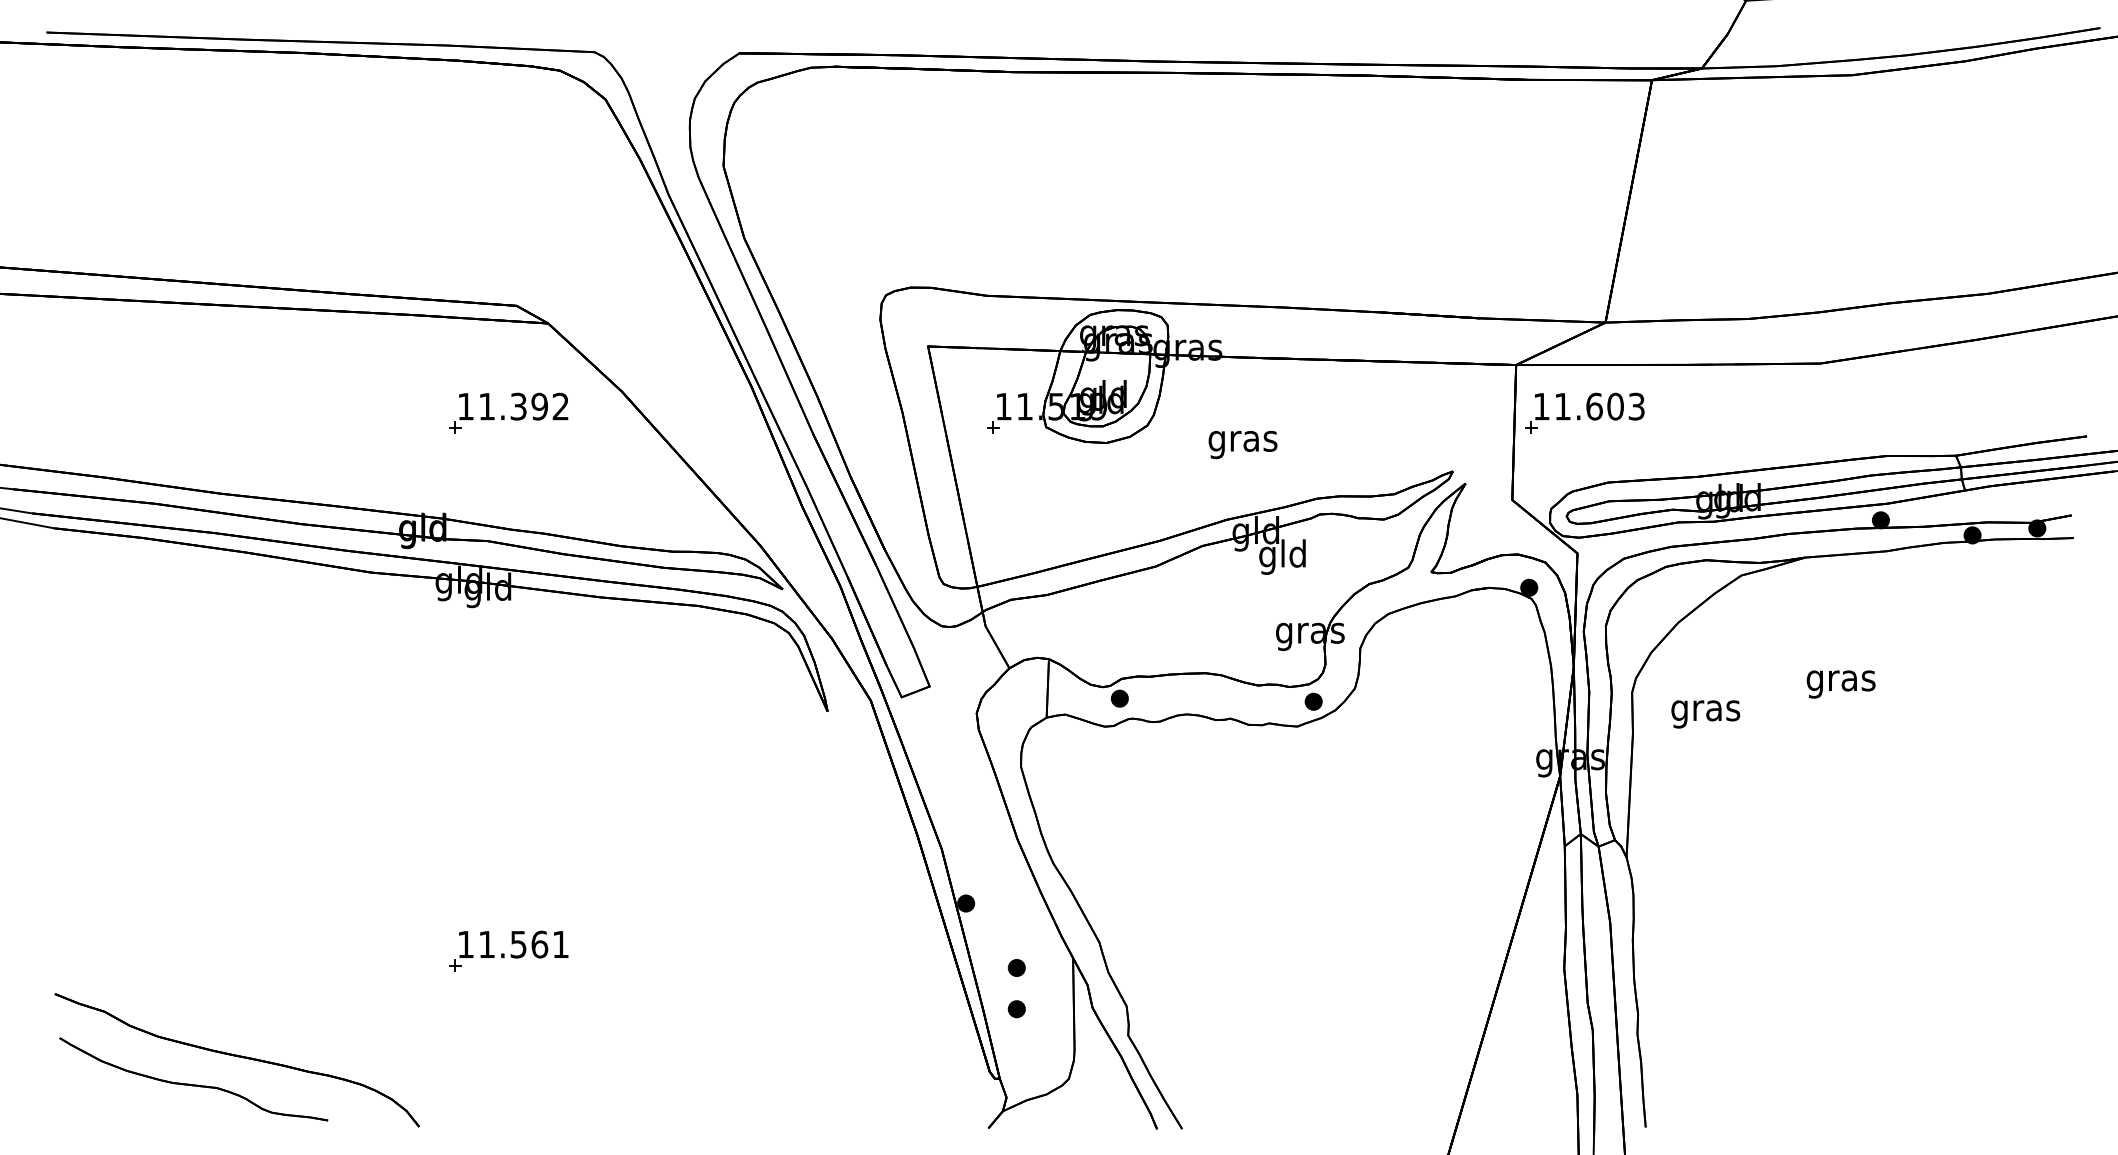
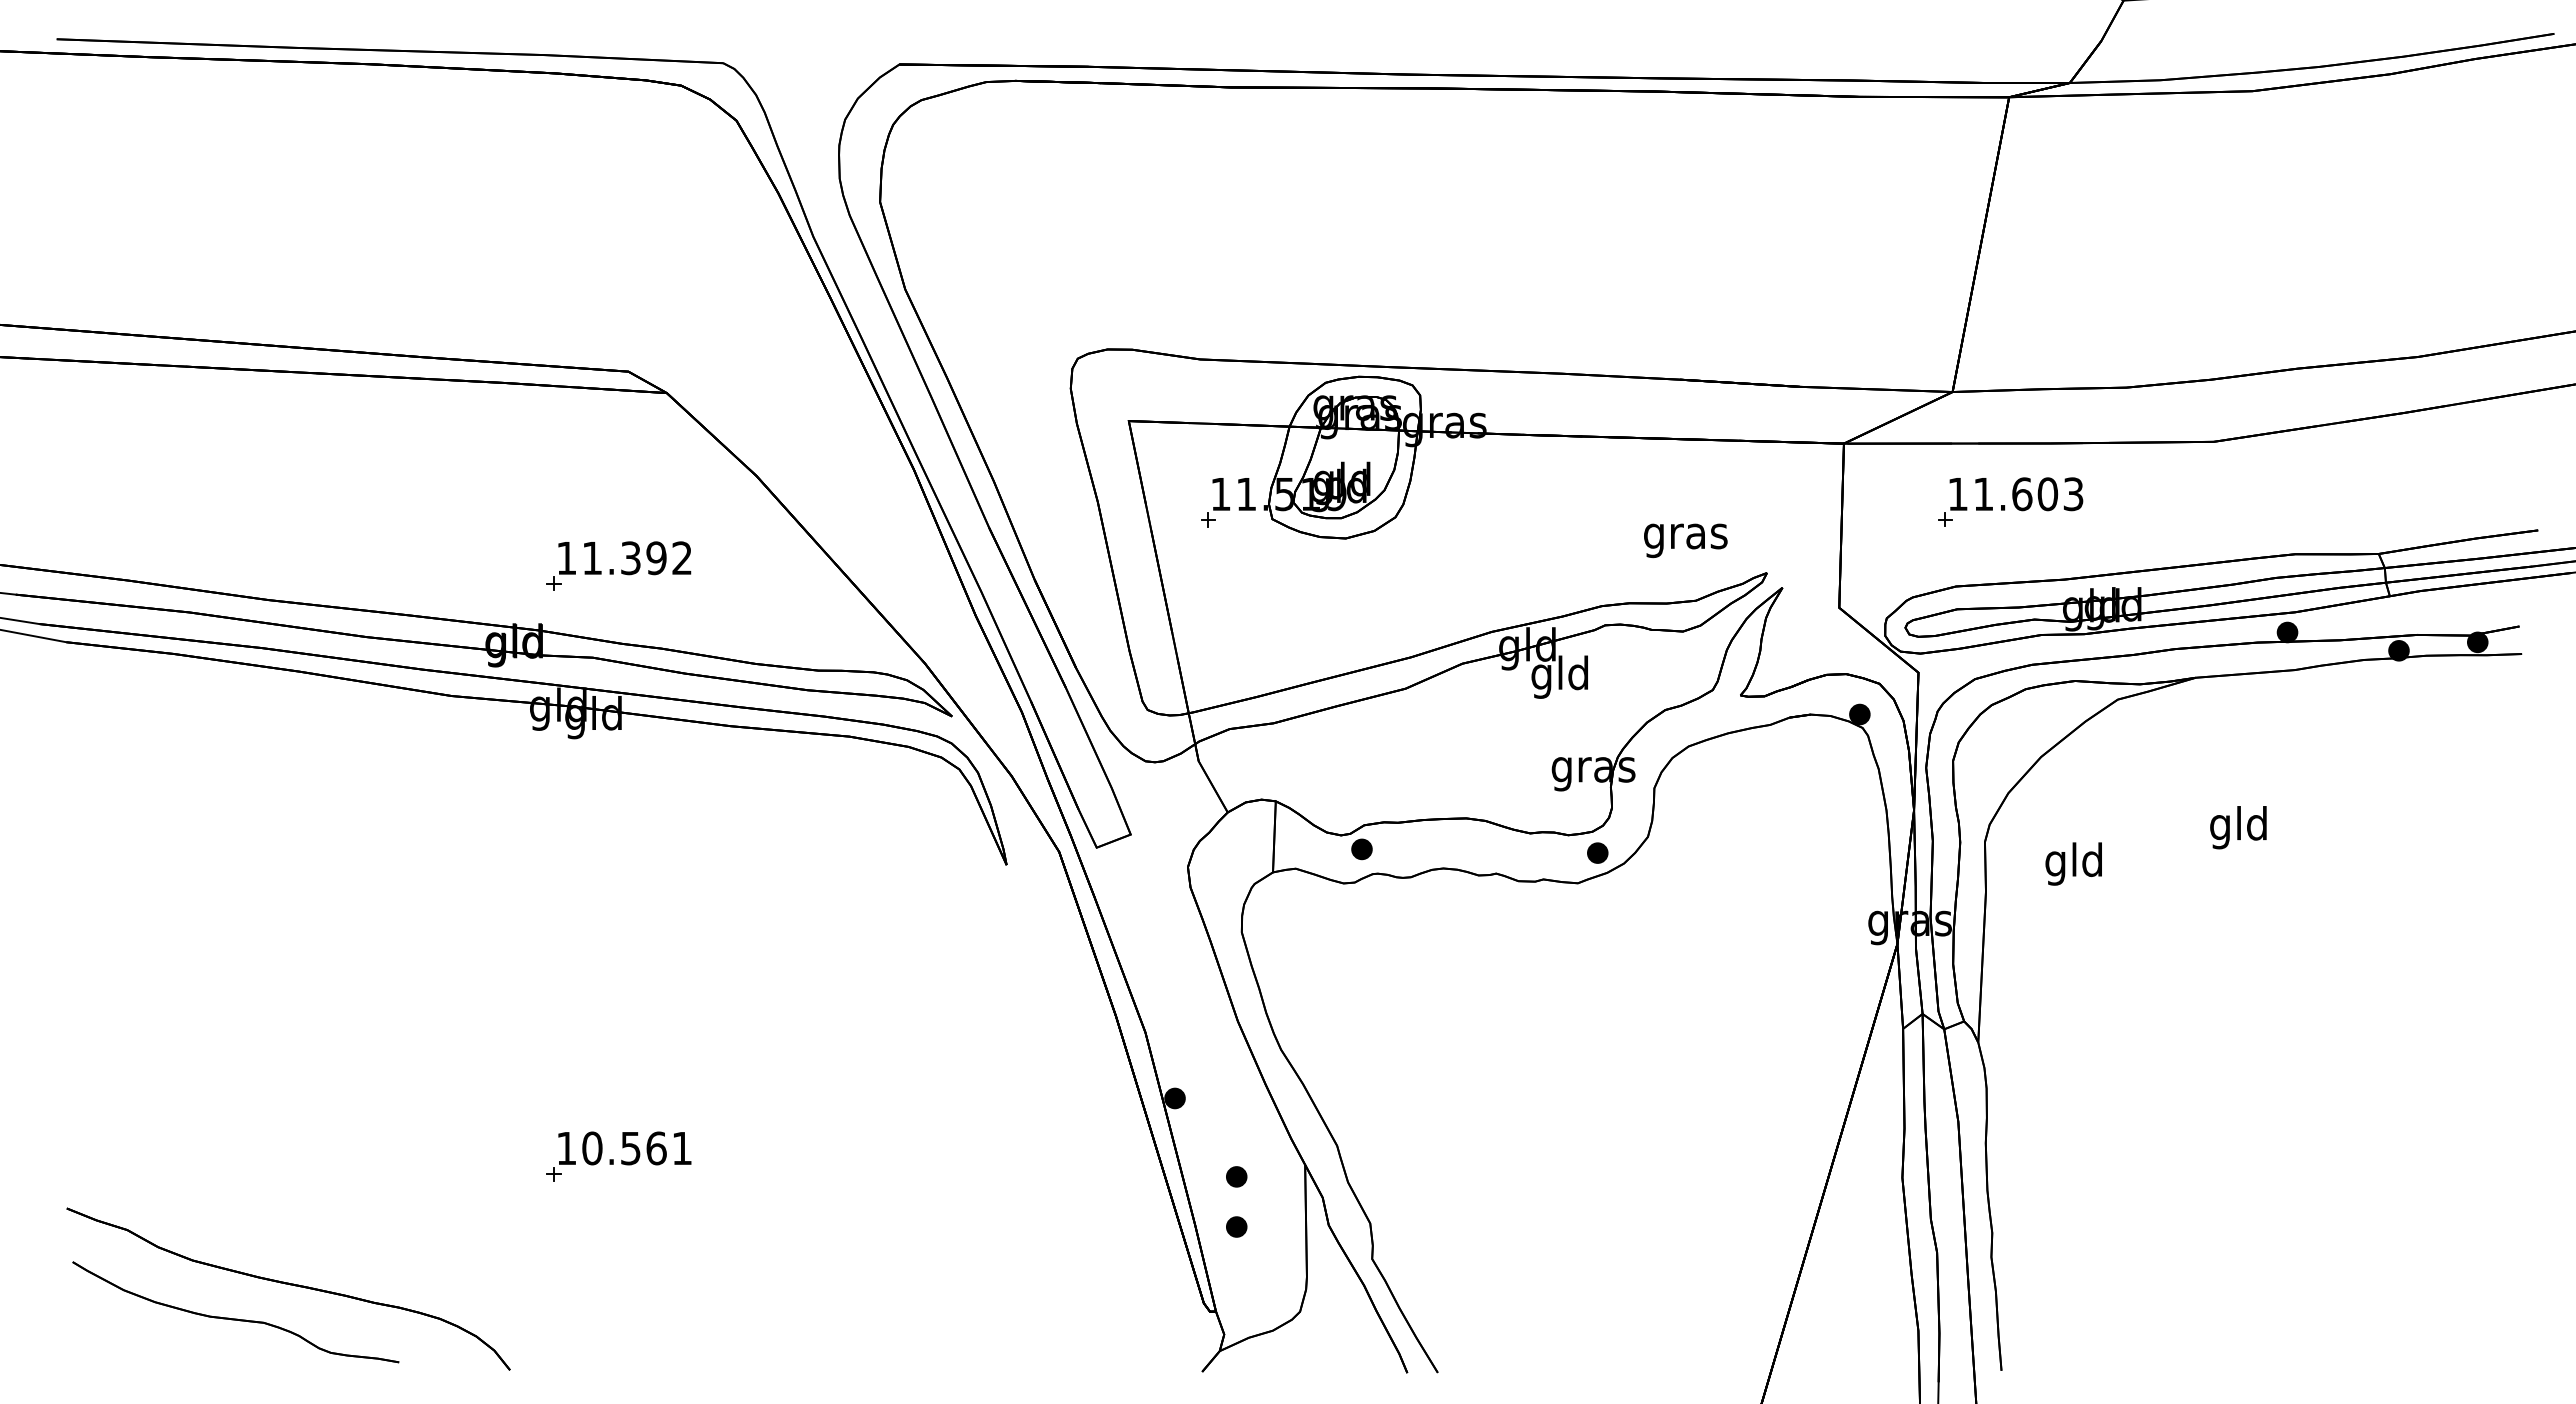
part: (508, 412) -> (618, 565), moved
part: (1584, 412) -> (2010, 501), moved
text: (1242, 444) -> (1685, 540), moved
text: (1841, 680) -> (2239, 827), gras -> gld
text: (1705, 710) -> (2074, 863), gras -> gld
text: (487, 944) -> (592, 1148), 11.561 -> 10.561

